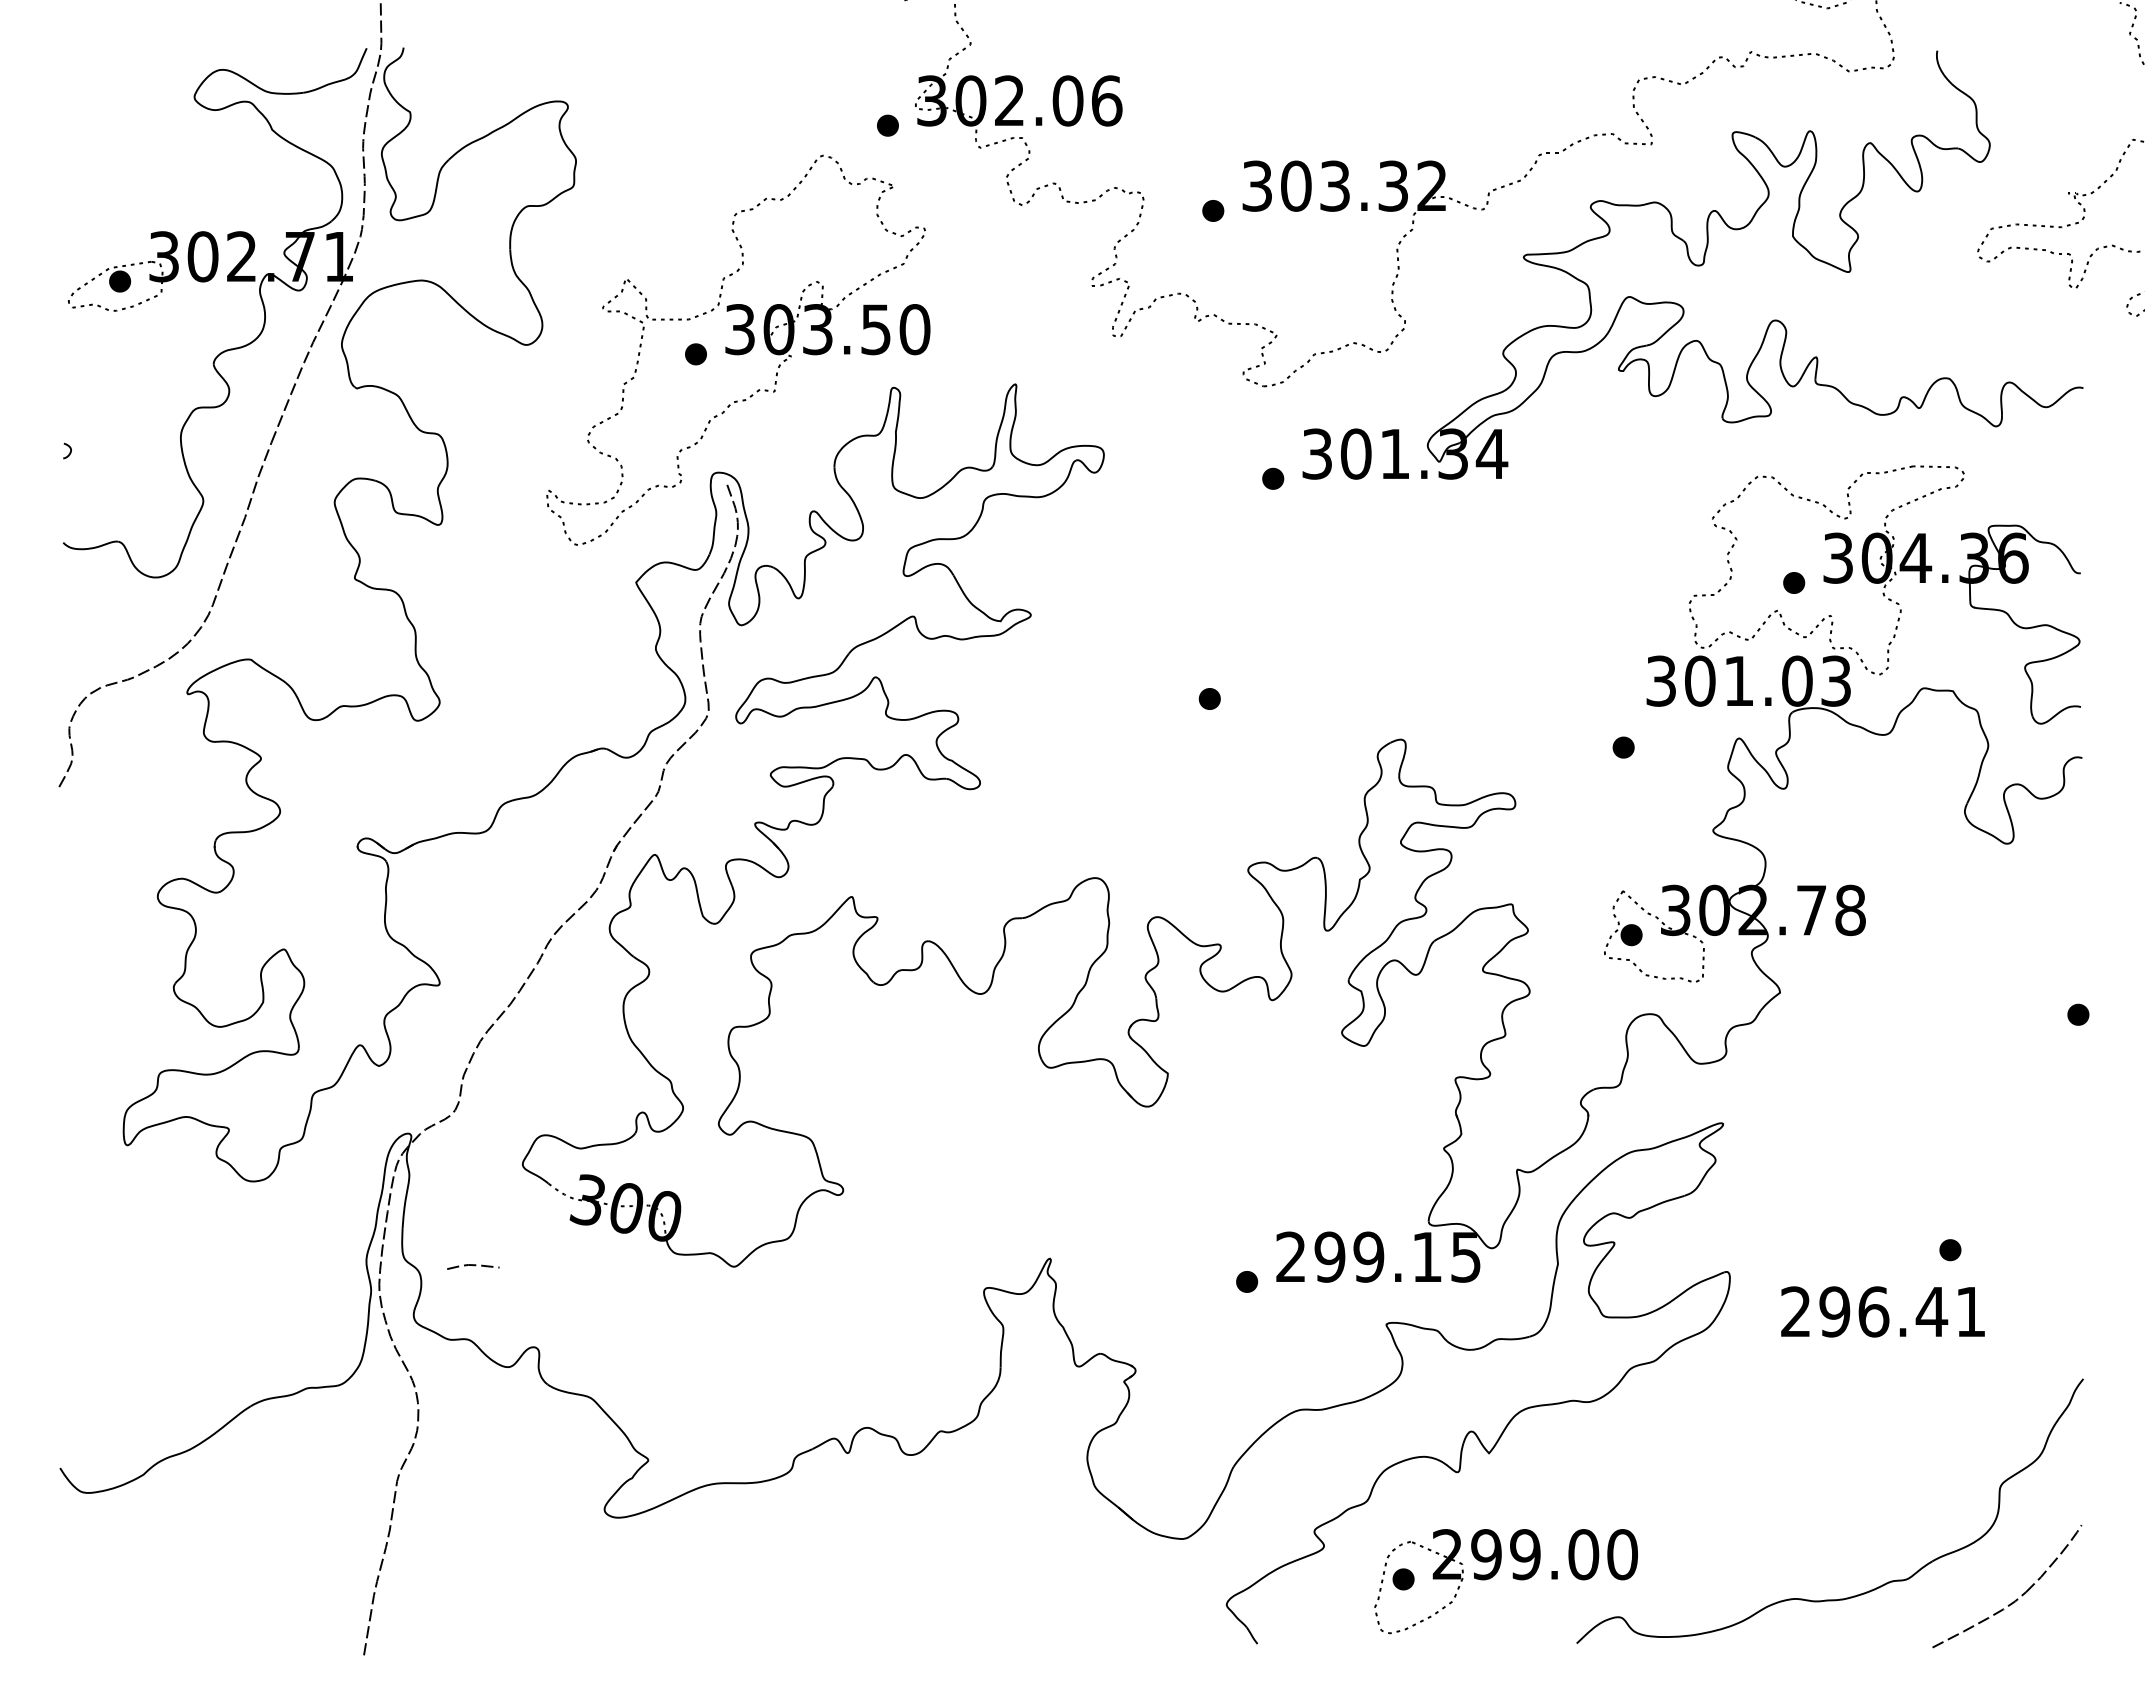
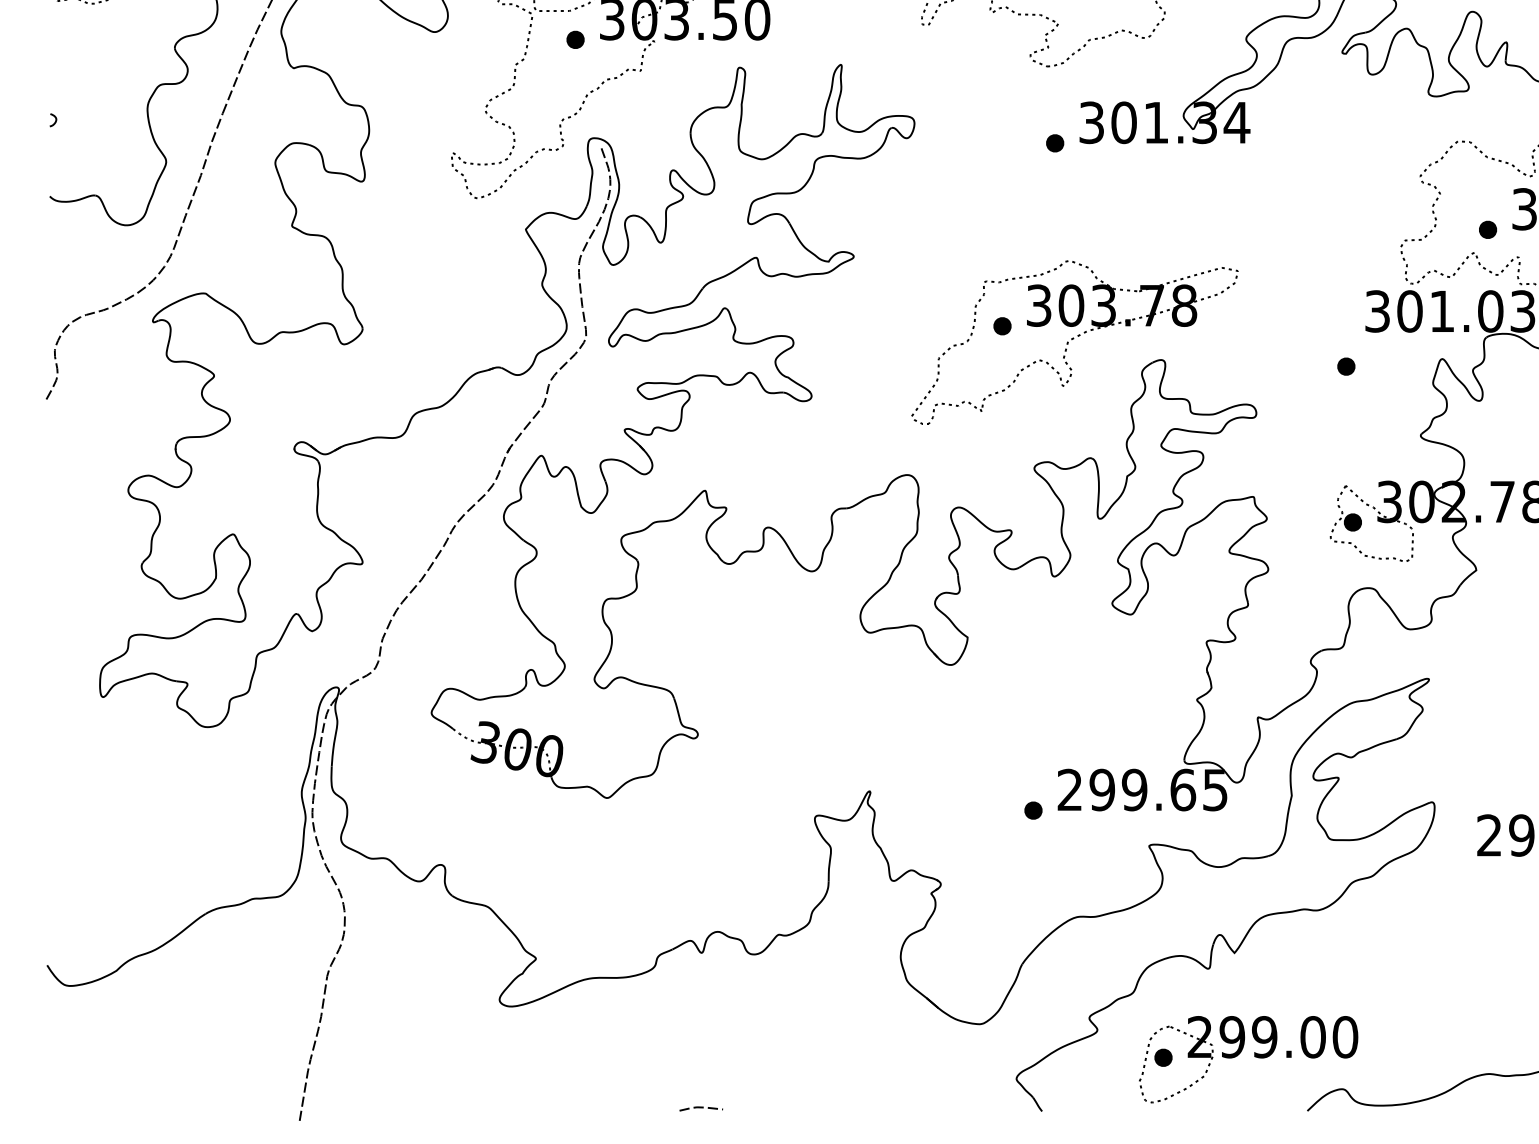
part: (1296, 717) -> (1074, 341), added
text: (1427, 1256) -> (1183, 789), 299.15 -> 299.65
line: (473, 1266) -> (701, 1108), moved

